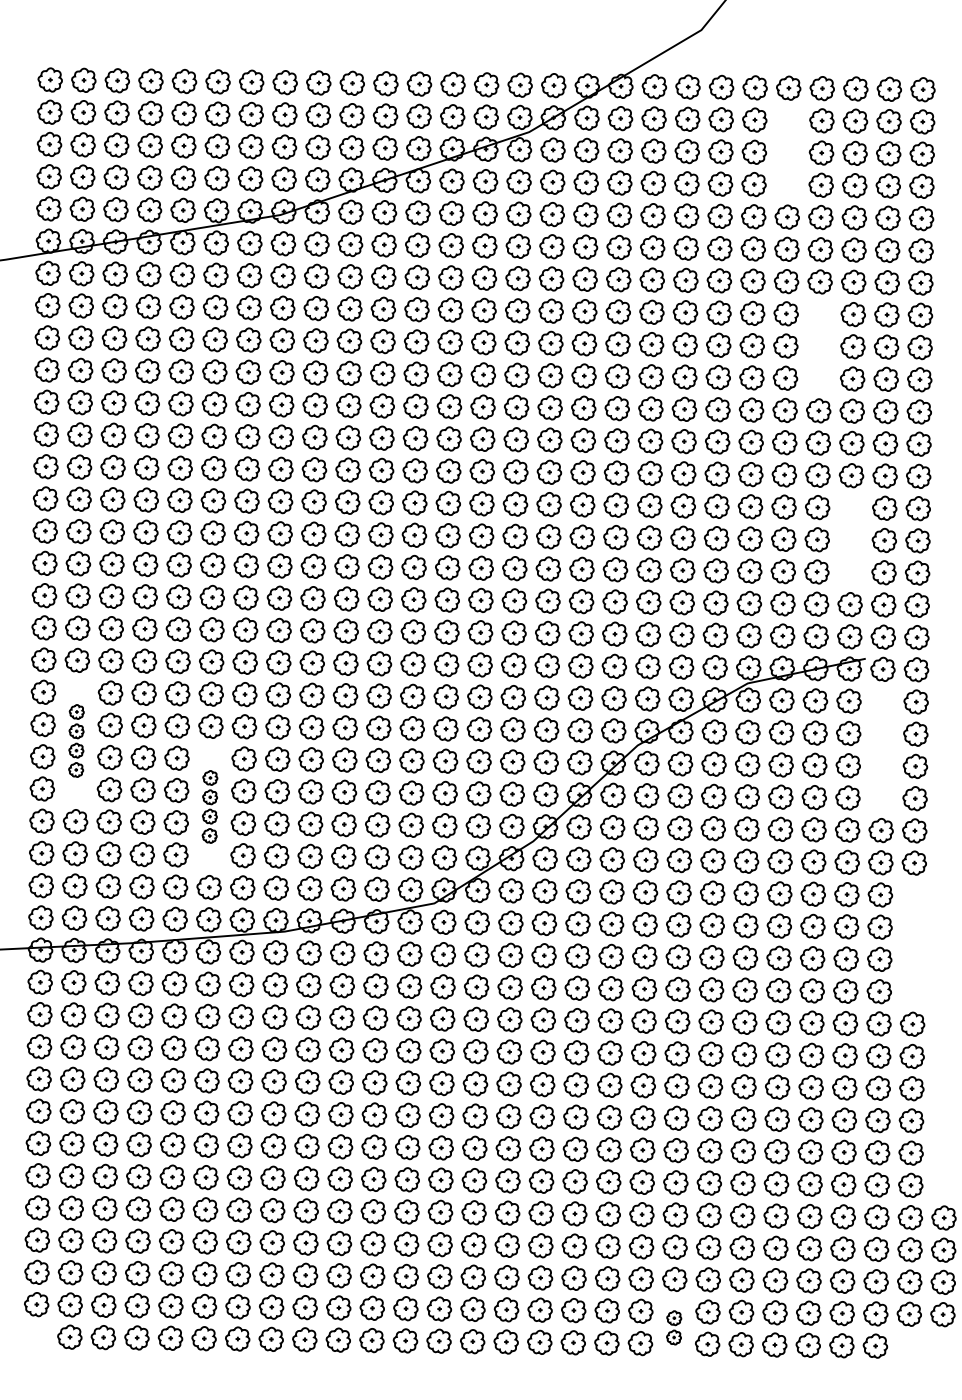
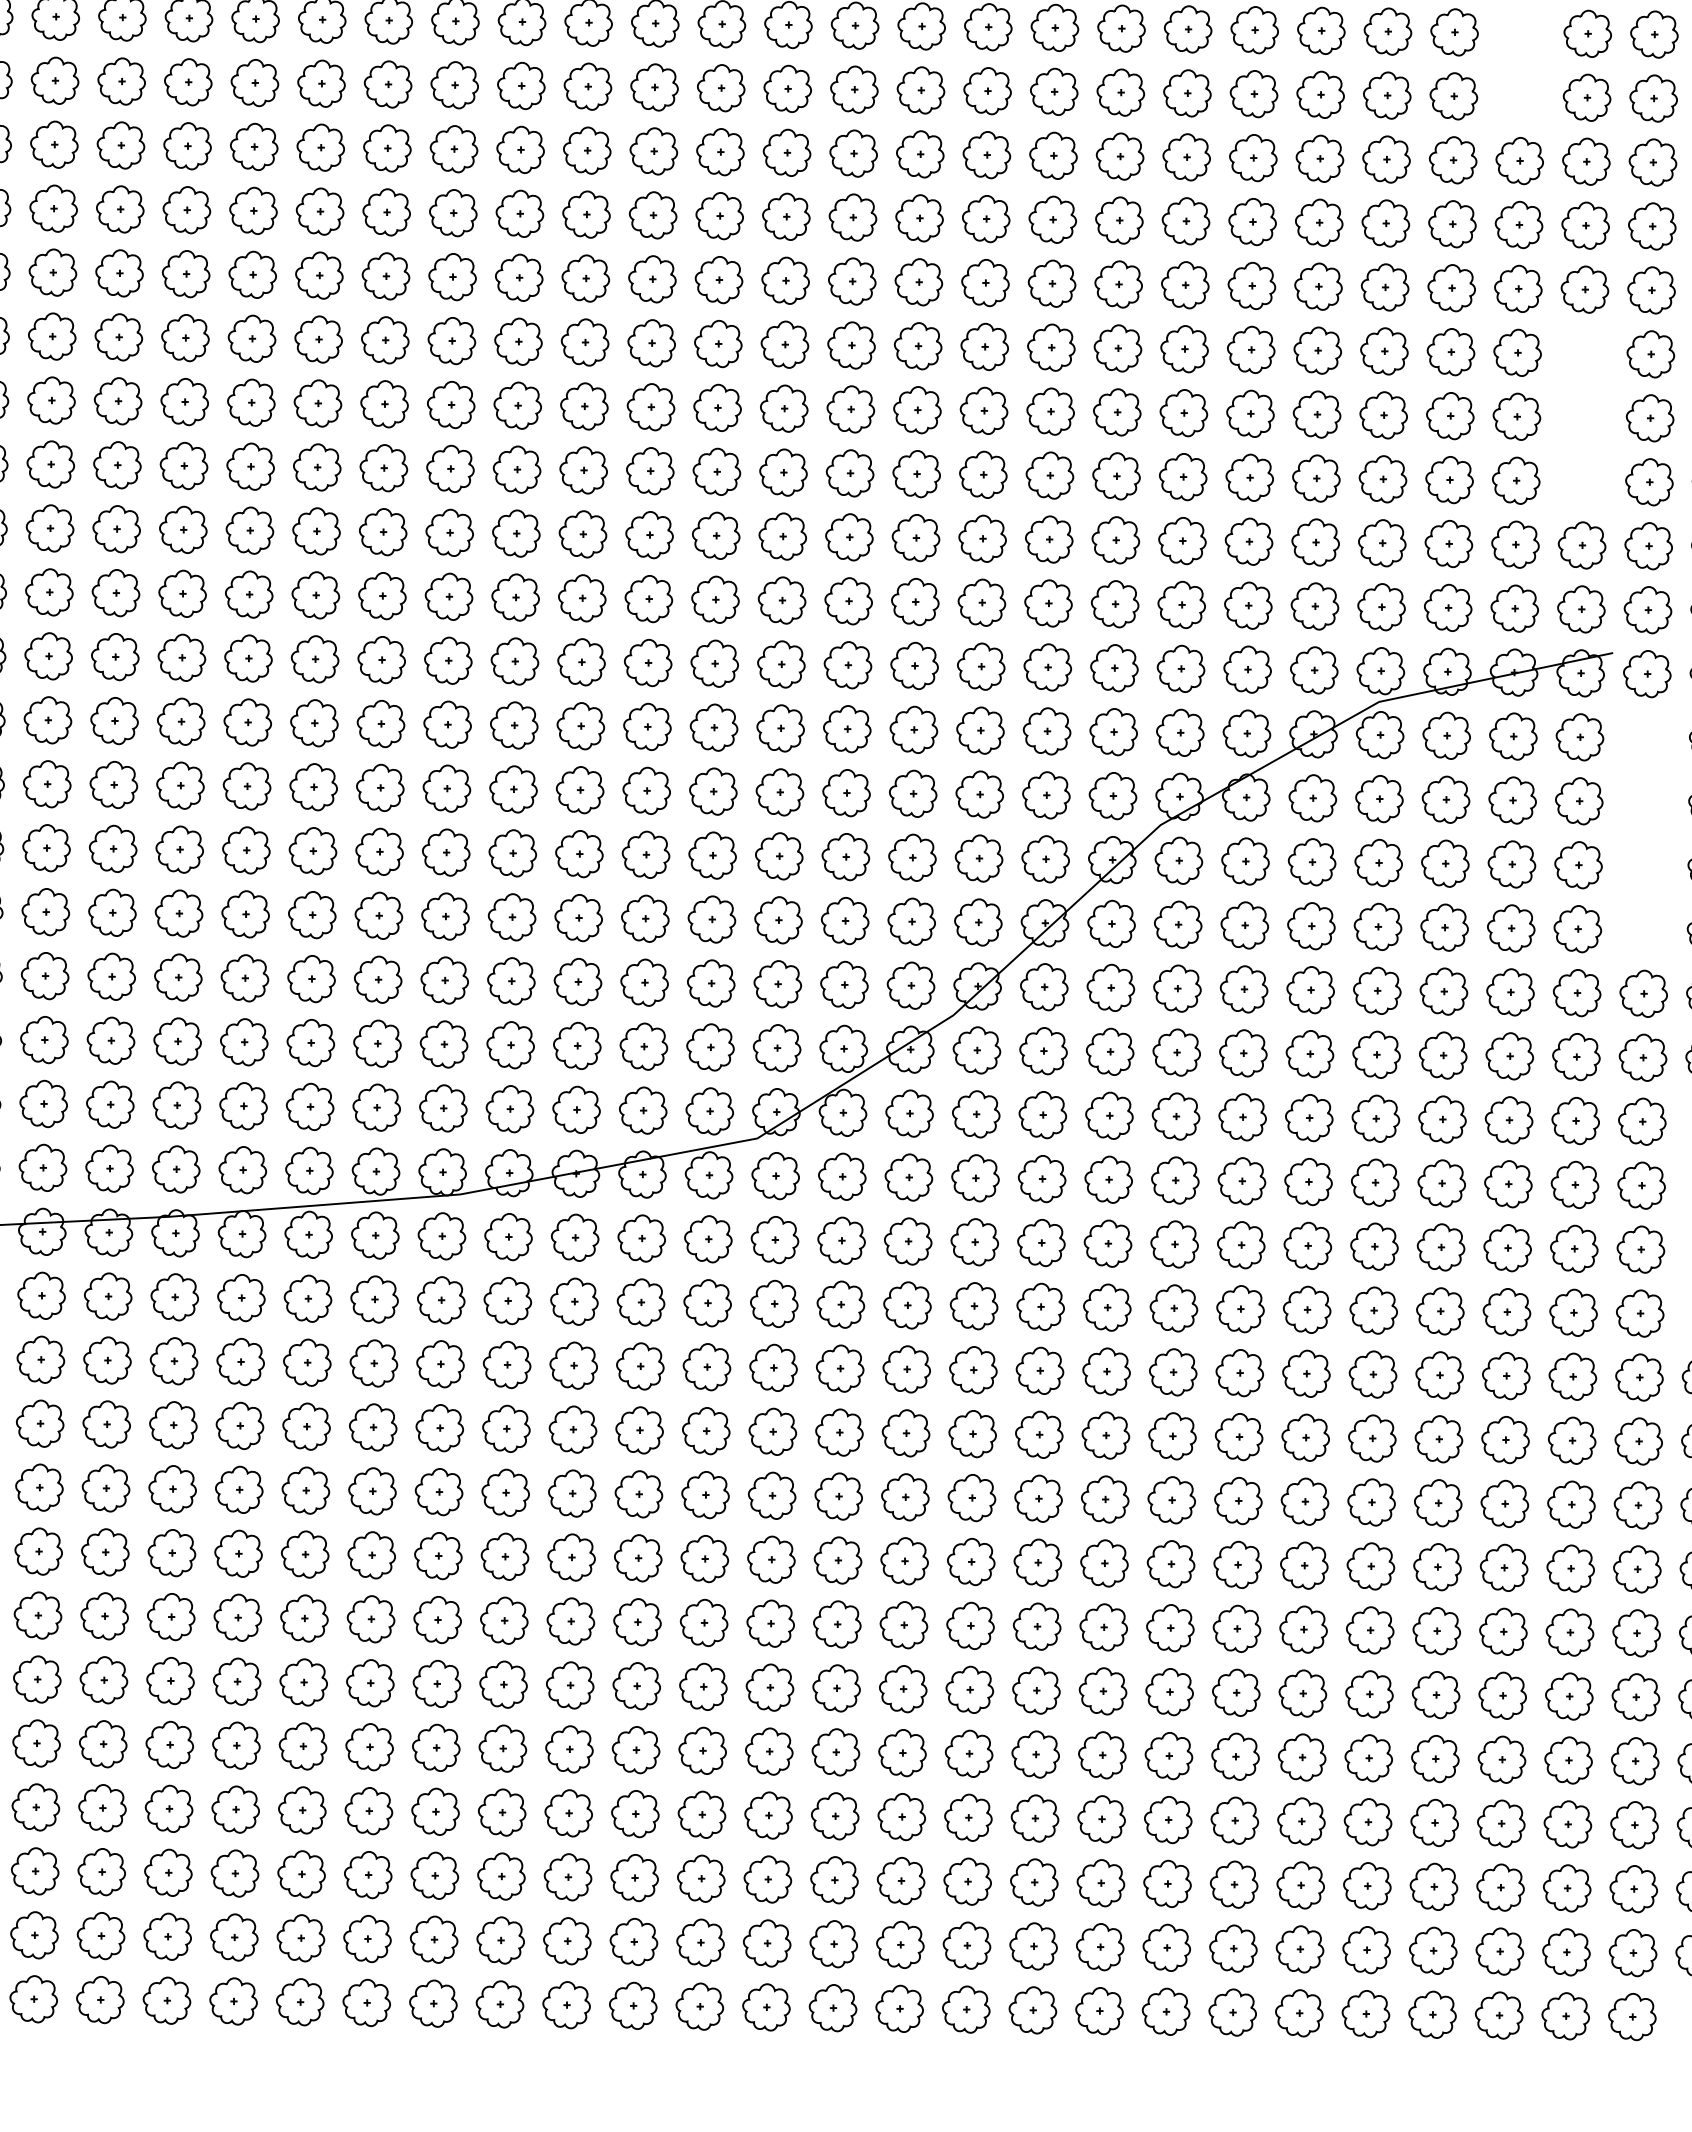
part: (76, 740) -> (46, 815), size x1.67
part: (209, 806) -> (310, 946), size x1.67
part: (673, 1327) -> (1231, 1980), size x1.67

